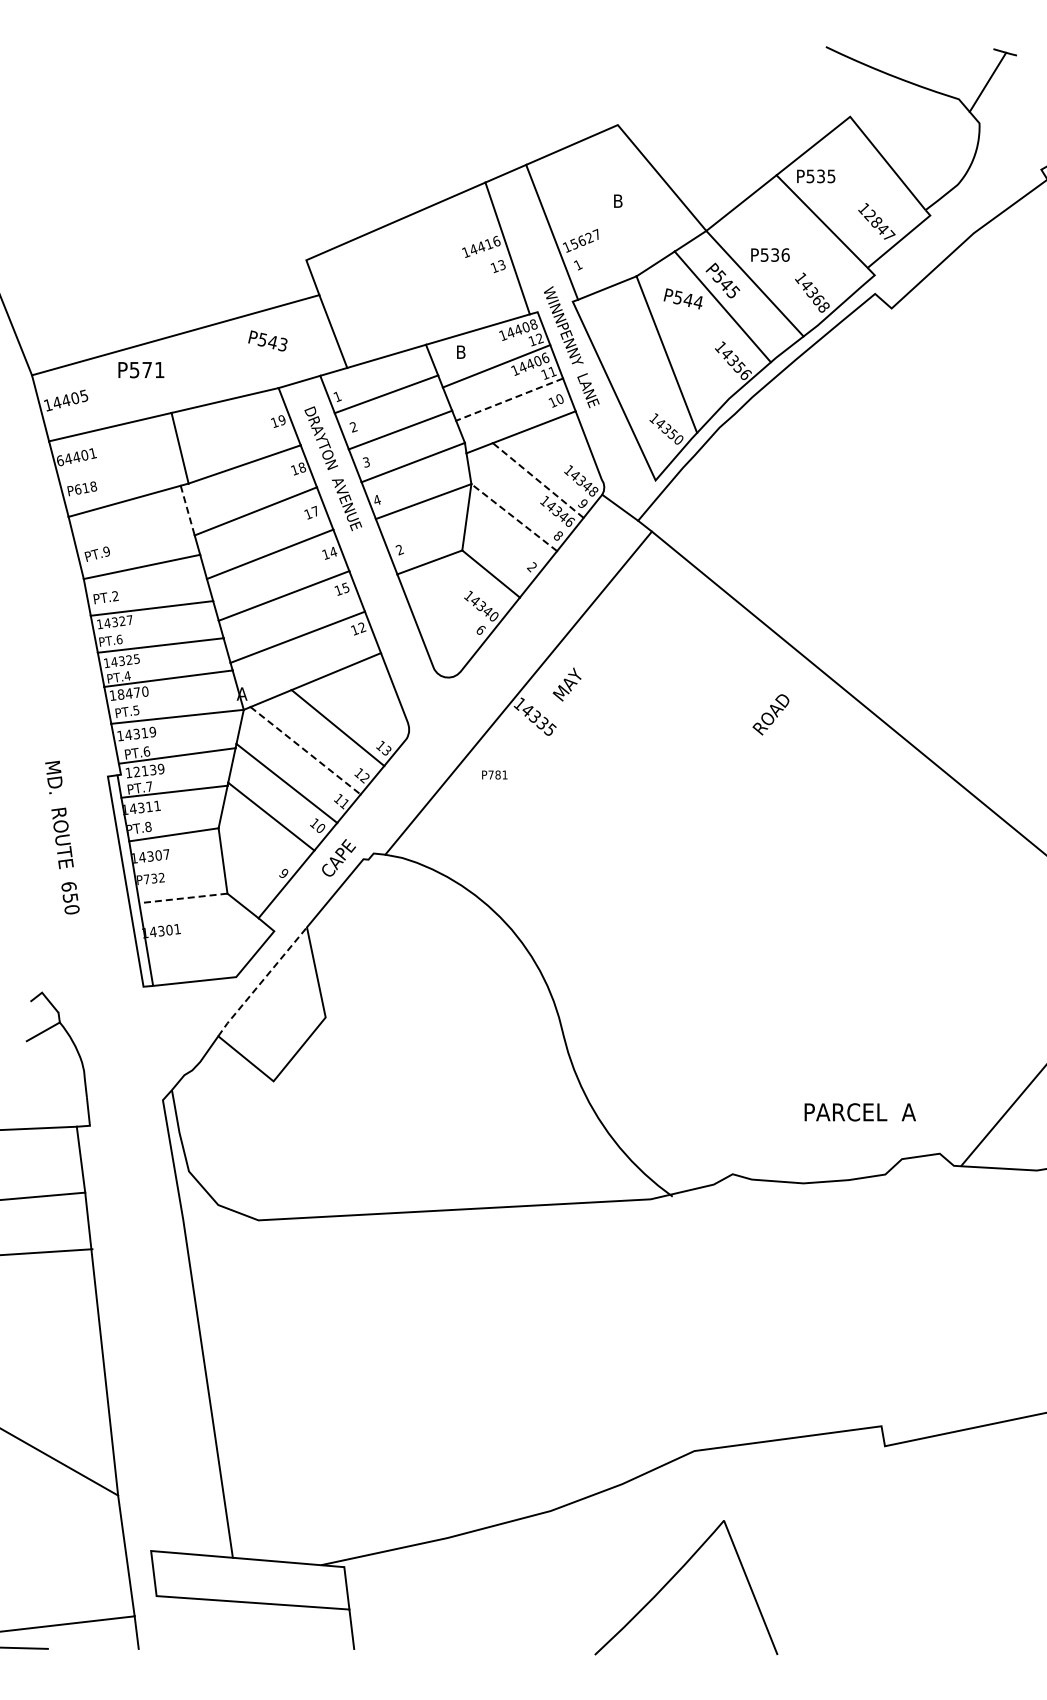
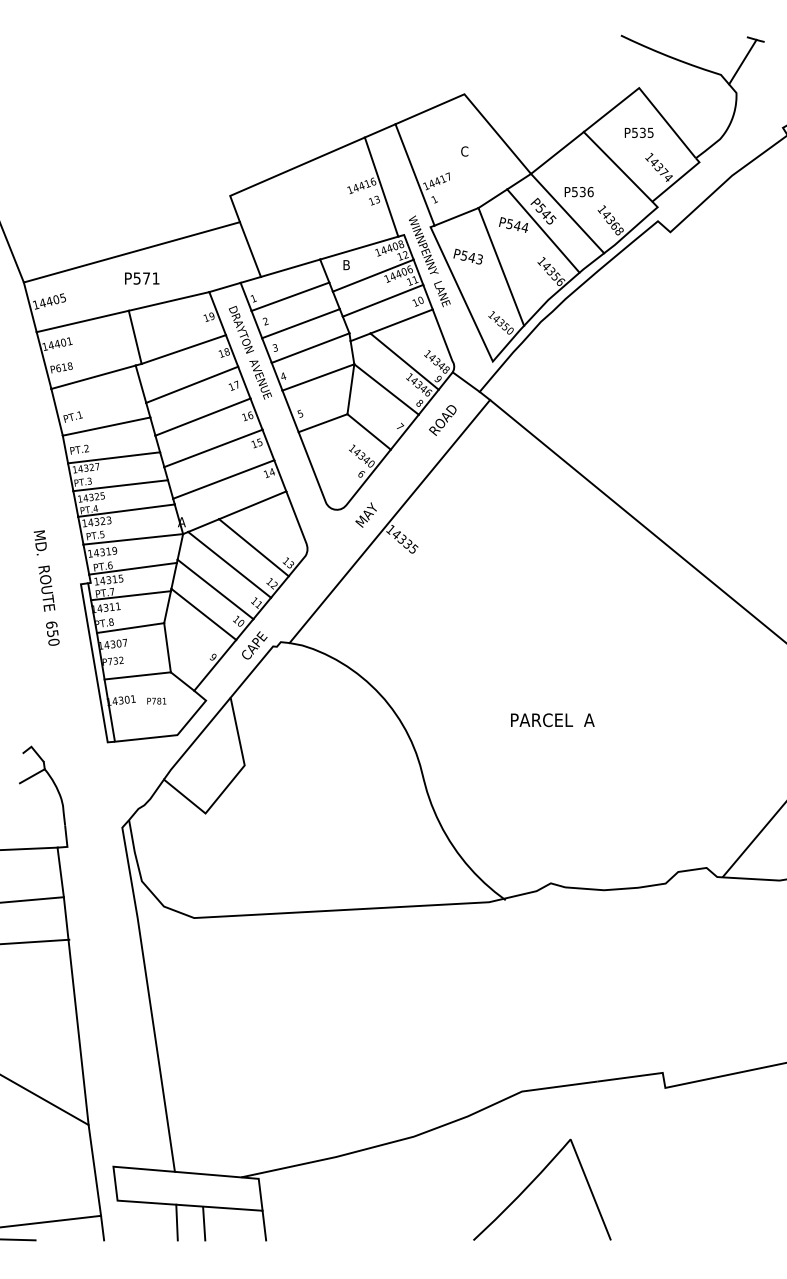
text: (816, 176) -> (639, 132), moved
text: (617, 201) -> (464, 151), B -> C
text: (879, 225) -> (661, 169), 12847 -> 14374
text: (580, 240) -> (436, 181), 15627 -> 14417
text: (267, 340) -> (467, 256), moved
text: (141, 370) -> (142, 278), moved
line: (509, 399) -> (382, 300), dashed -> solid
text: (60, 460) -> (45, 346), 64401 -> 14401
line: (538, 480) -> (404, 361), dashed -> solid
line: (187, 510) -> (140, 384), dashed -> solid
line: (513, 517) -> (385, 389), dashed -> solid
text: (399, 549) -> (300, 413), 2 -> 5
text: (106, 551) -> (79, 414), PT.9 -> PT.1
text: (333, 551) -> (250, 414), 14 -> 16
text: (531, 567) -> (399, 427), 2 -> 7
text: (362, 627) -> (272, 472), 12 -> 14
text: (119, 639) -> (89, 481), PT.6 -> PT.3
text: (566, 684) -> (365, 515), moved
text: (132, 692) -> (99, 521), 18470 -> 14323
text: (770, 714) -> (442, 420), moved
line: (306, 751) -> (230, 565), dashed -> solid
text: (148, 770) -> (111, 579), 12139 -> 14315
text: (494, 774) -> (156, 700), moved
text: (62, 837) -> (46, 587), moved
line: (182, 898) -> (137, 675), dashed -> solid
line: (261, 981) -> (196, 738), dashed -> solid
text: (859, 1112) -> (552, 720), moved
curve: (675, 1576) -> (534, 1181), moved
line: (235, 1624) -> (176, 1222), added
line: (271, 1626) -> (203, 1223), added

